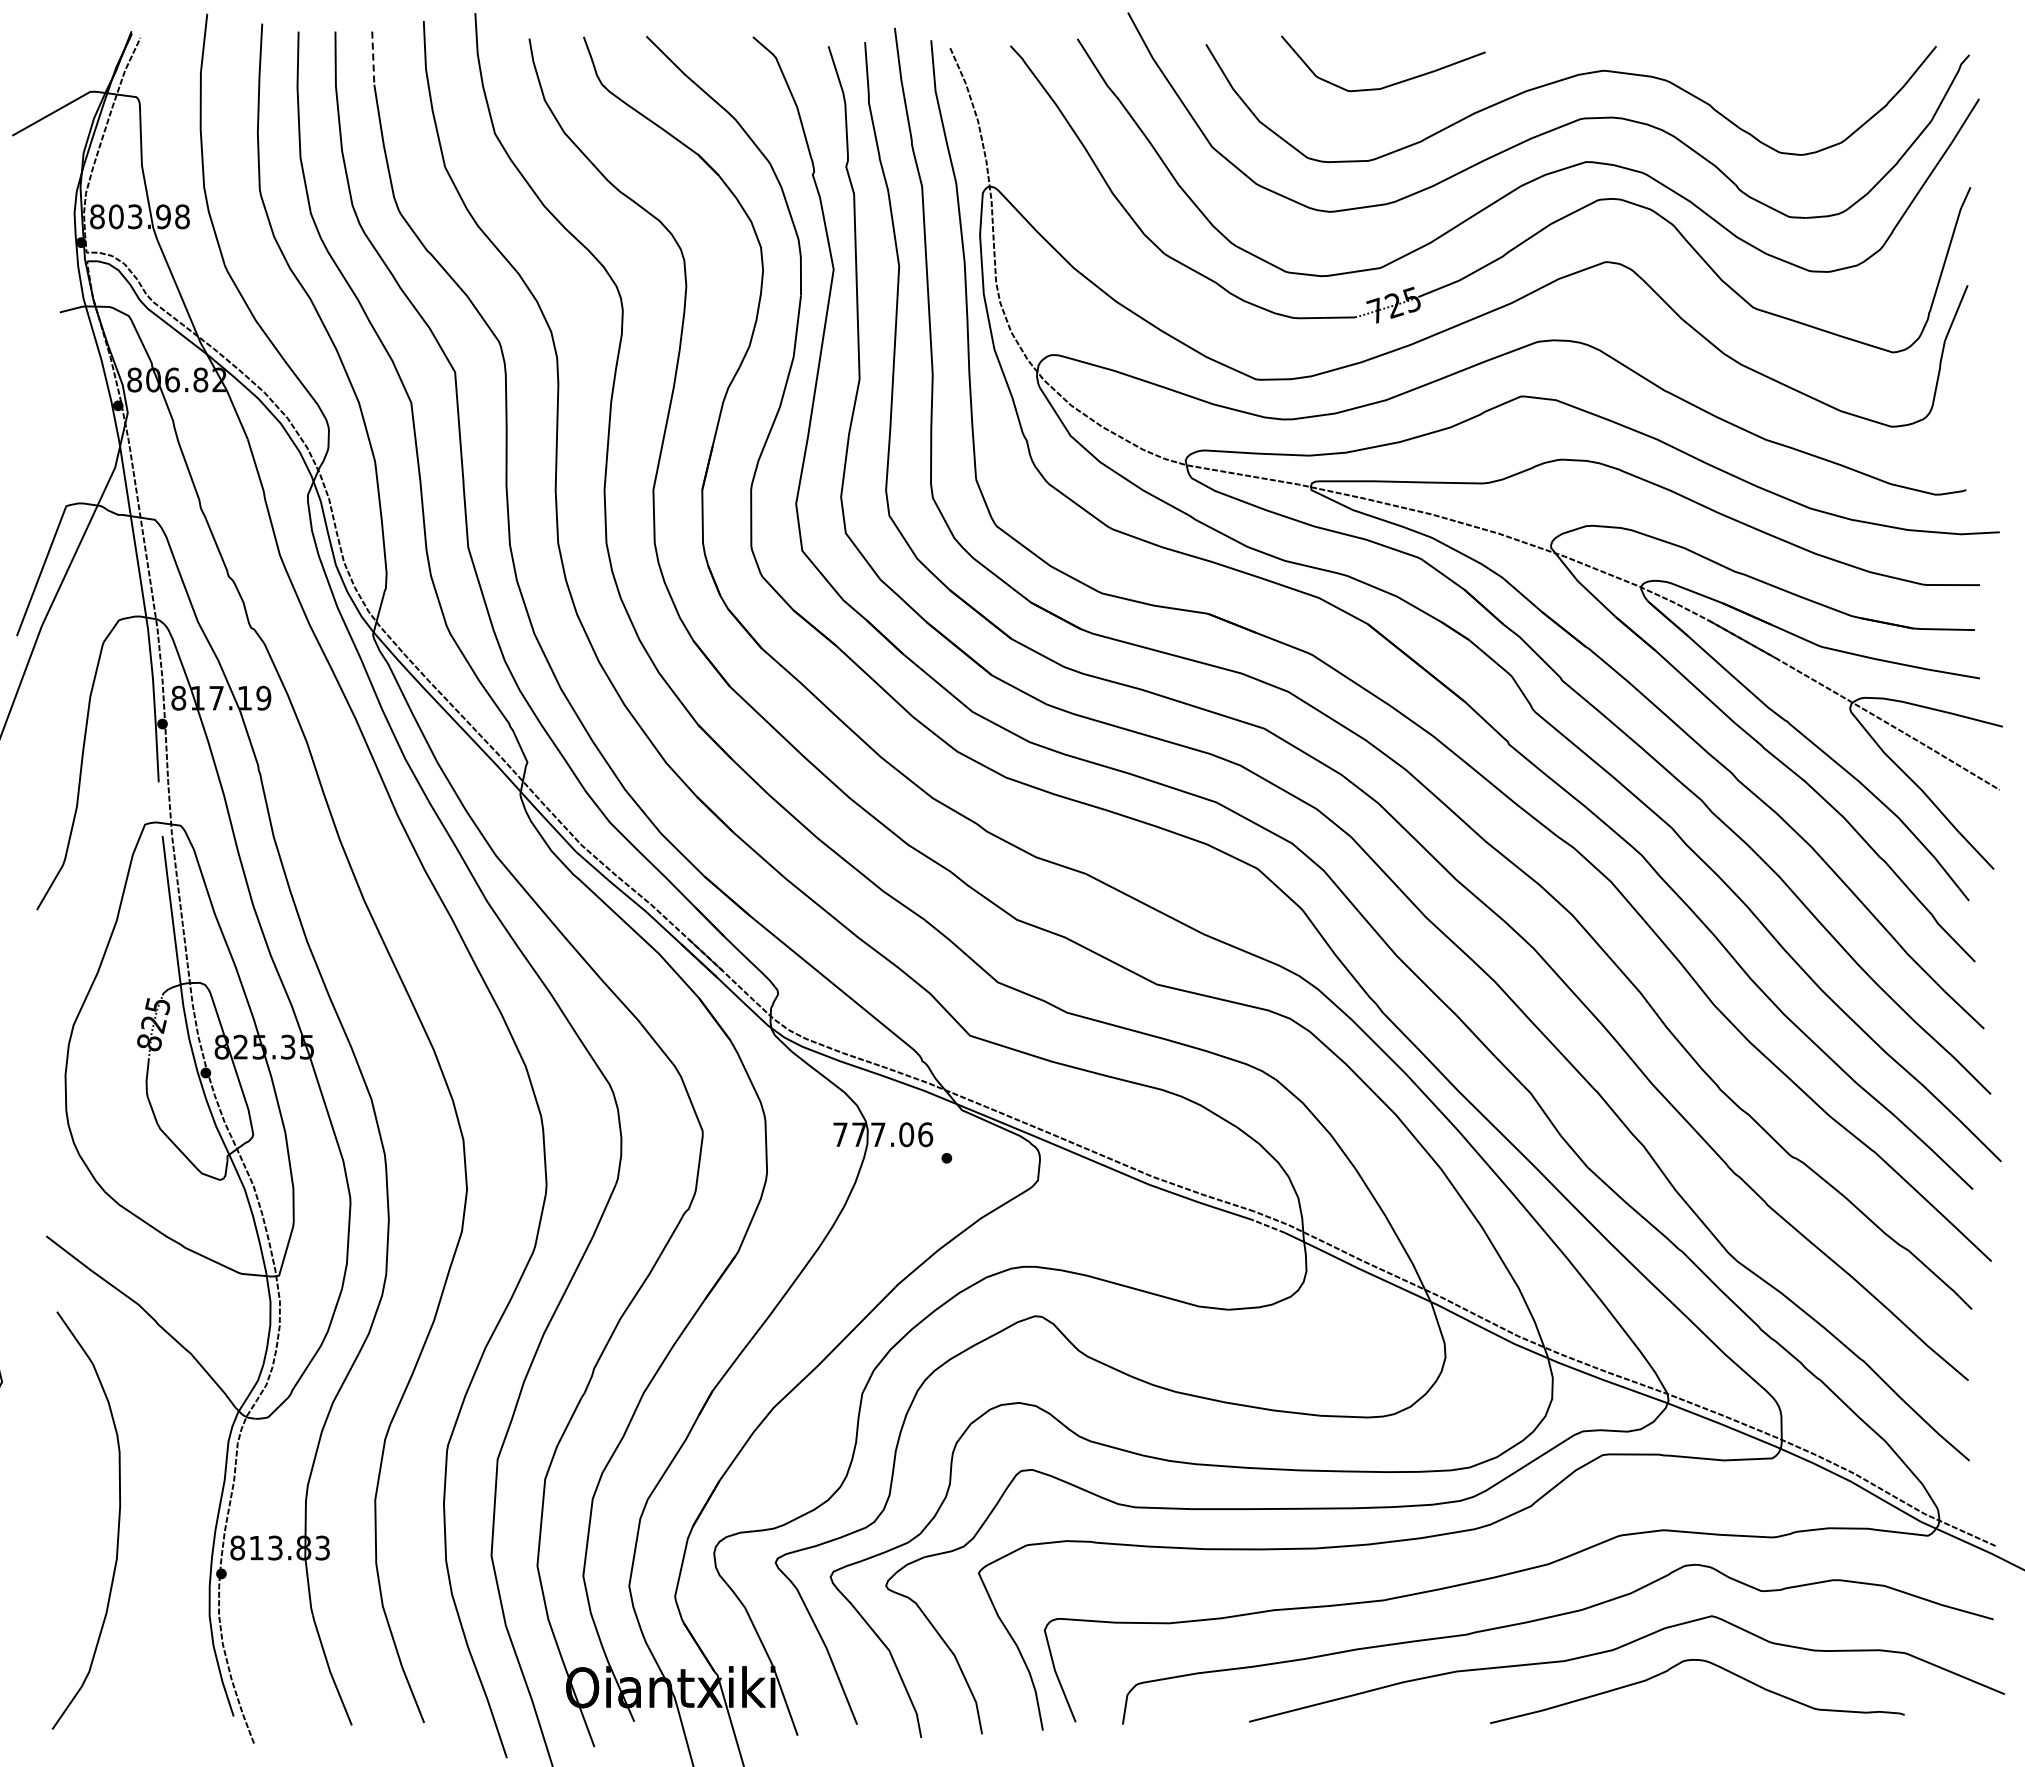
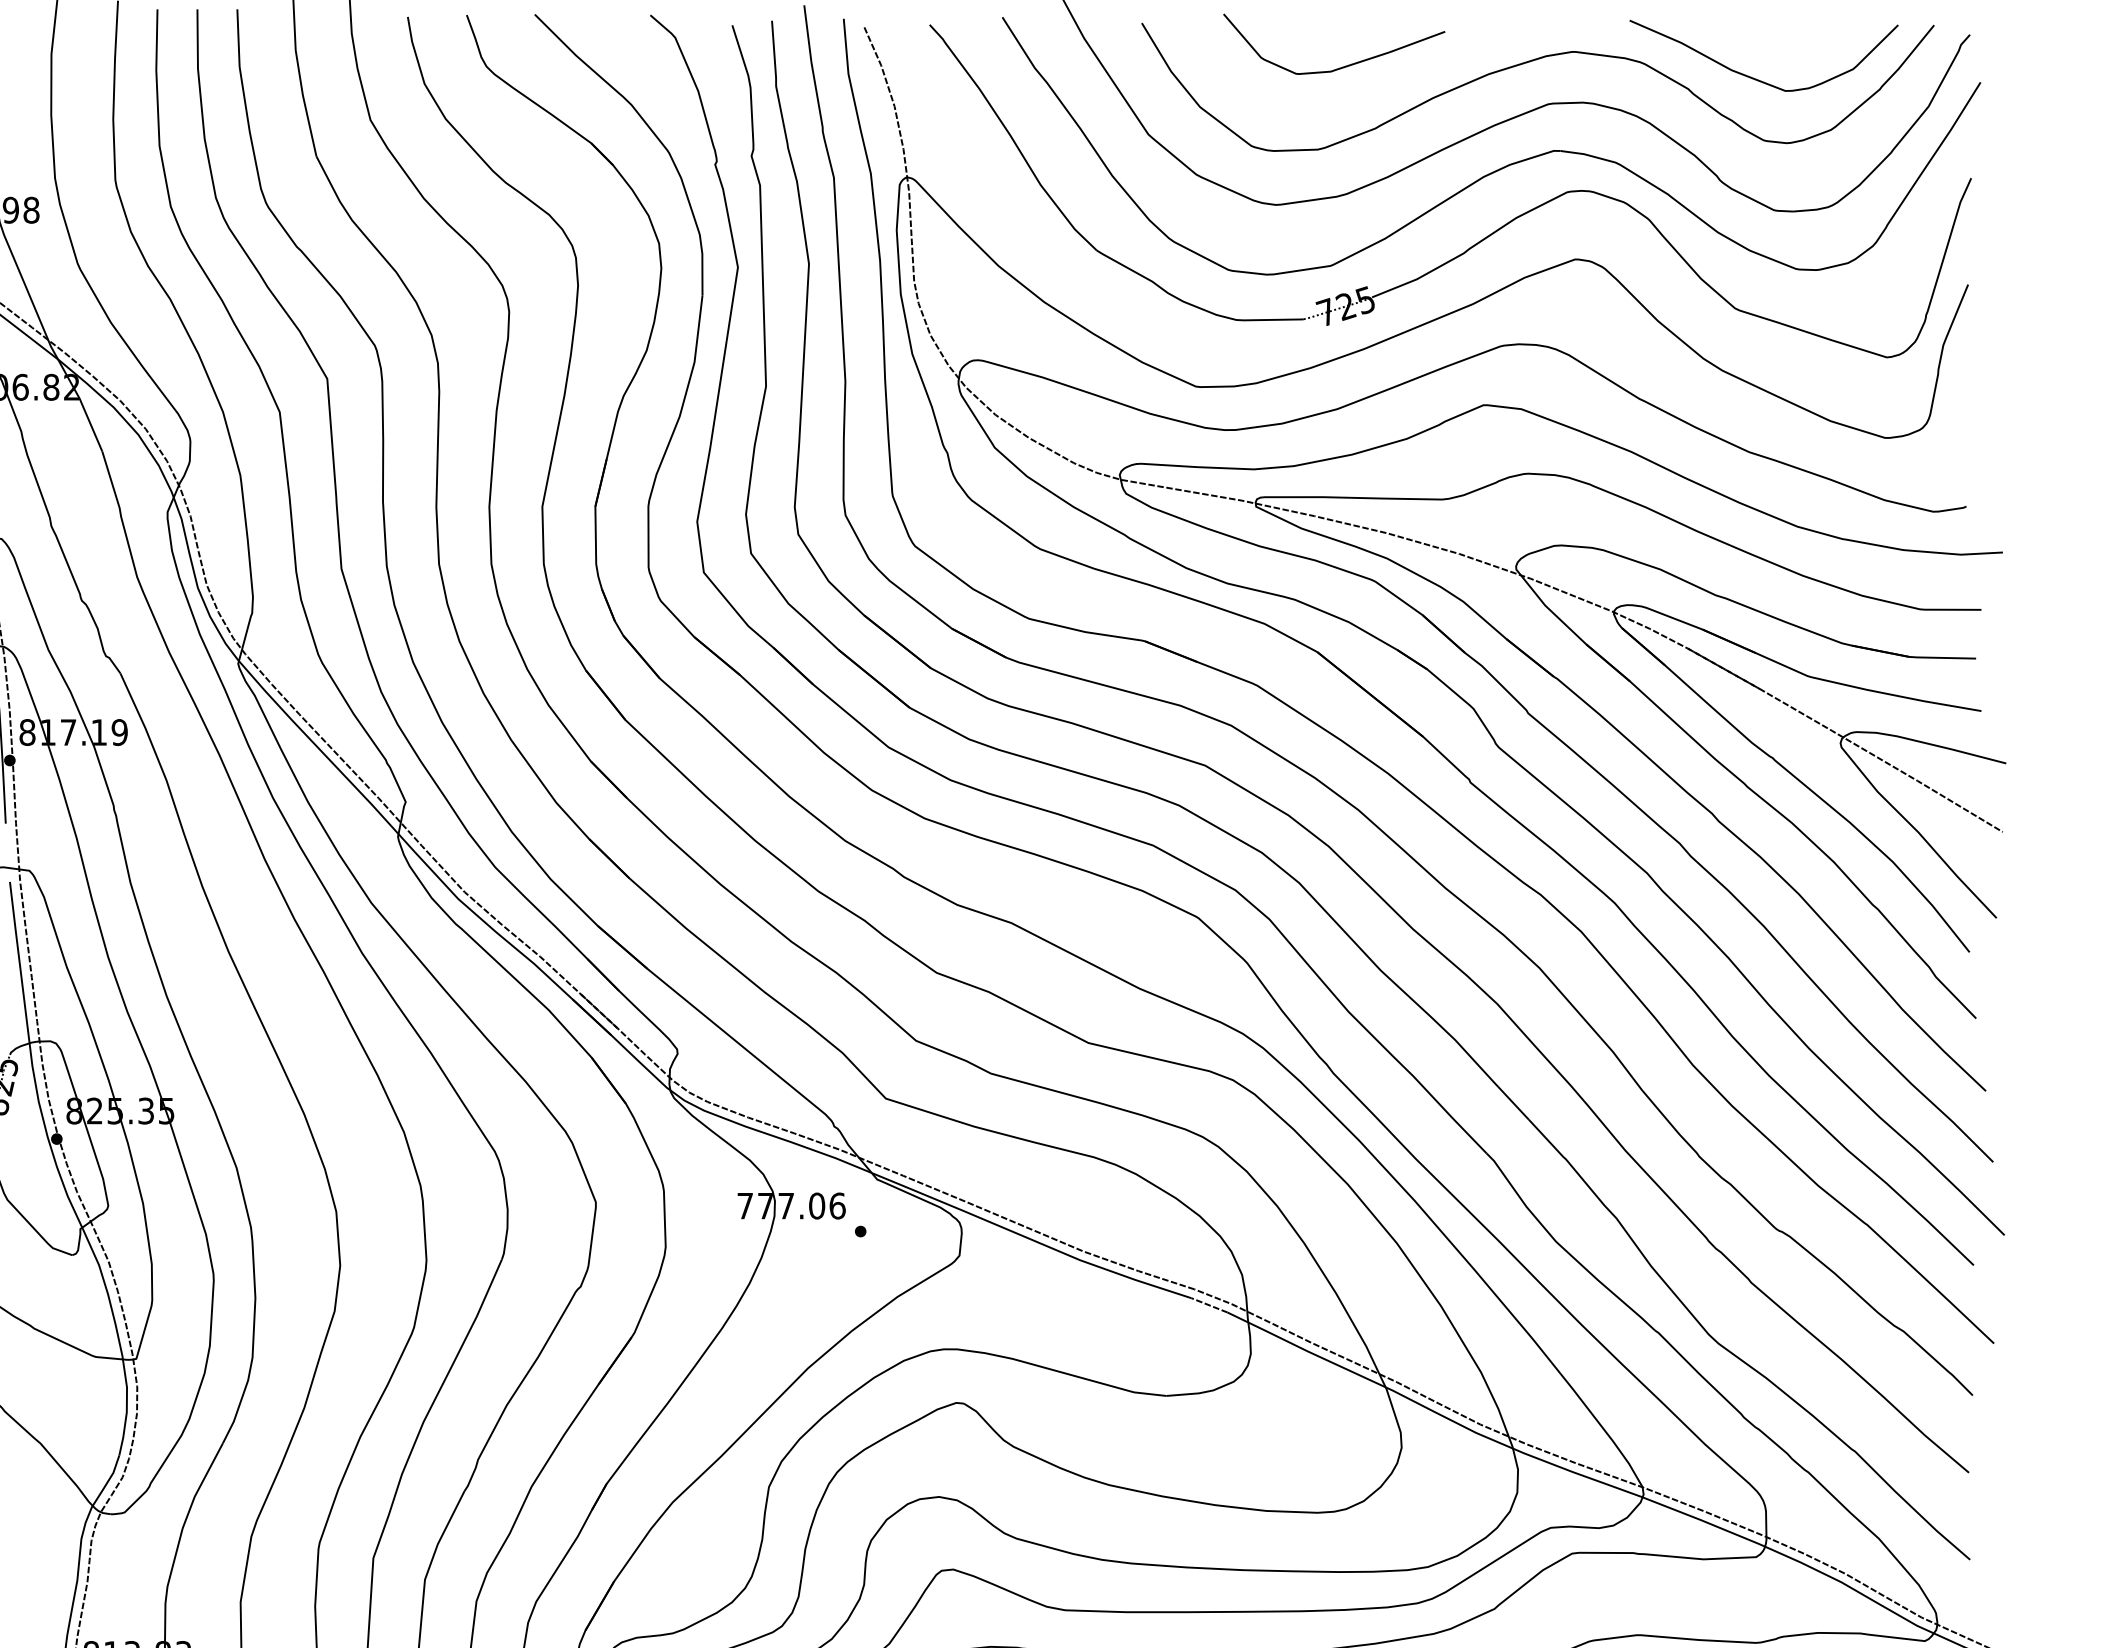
line: (373, 58) -> (238, 38), dashed -> solid
curve: (1773, 95) -> (1757, 78), added

